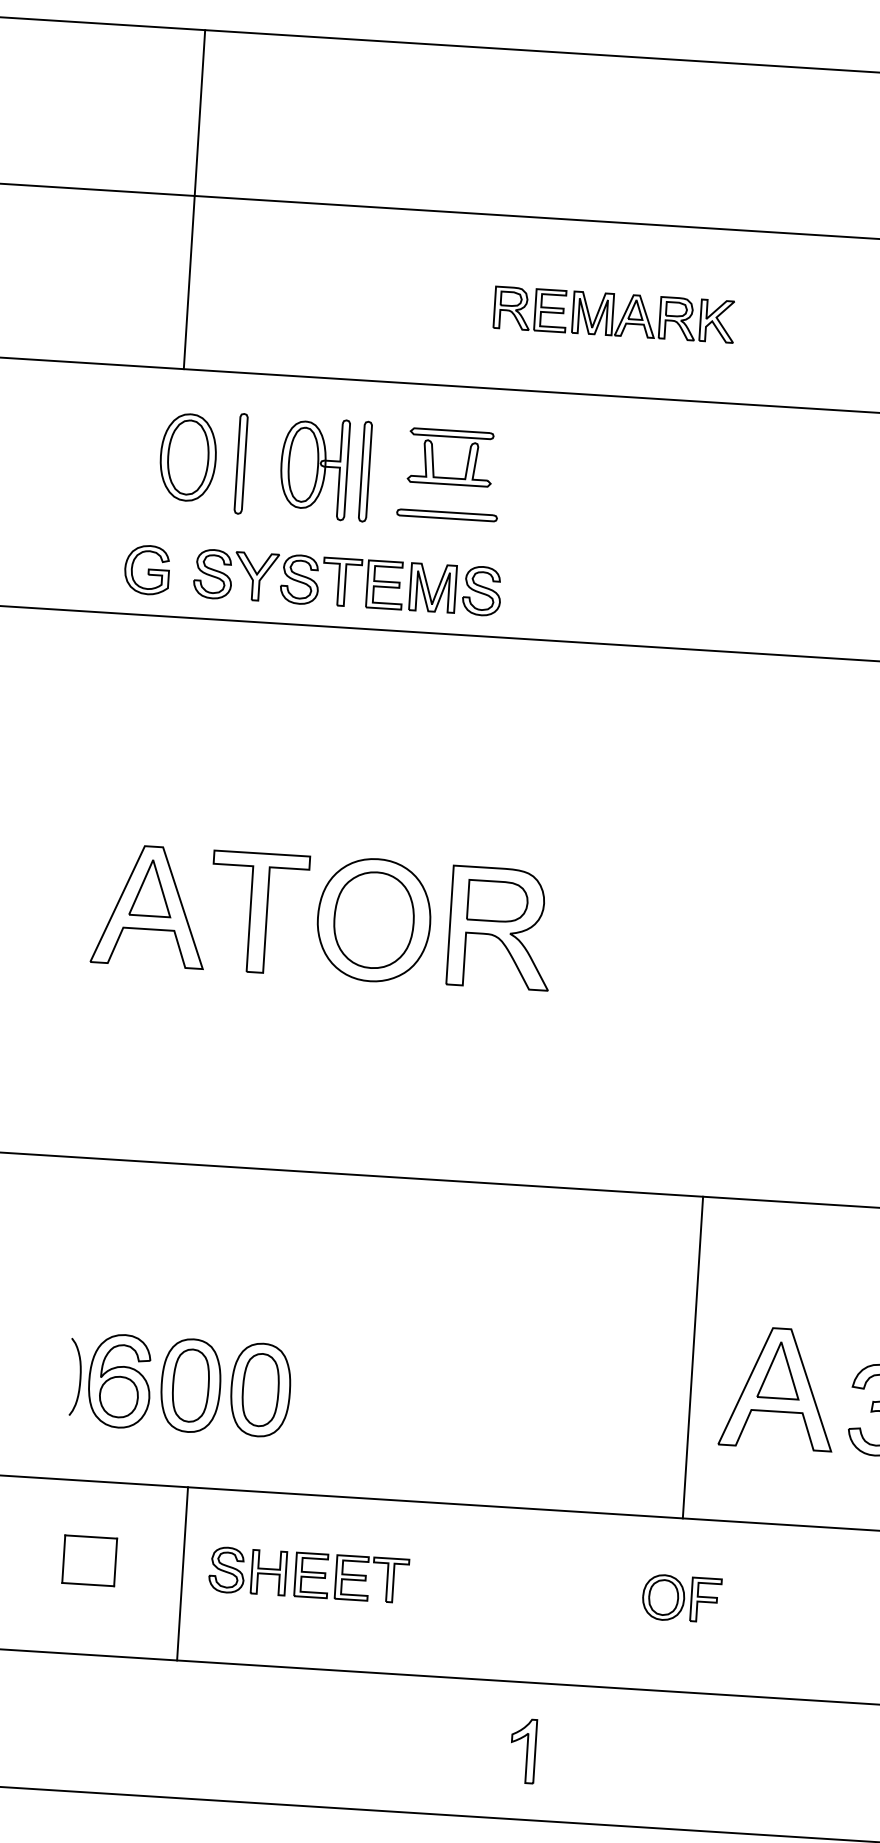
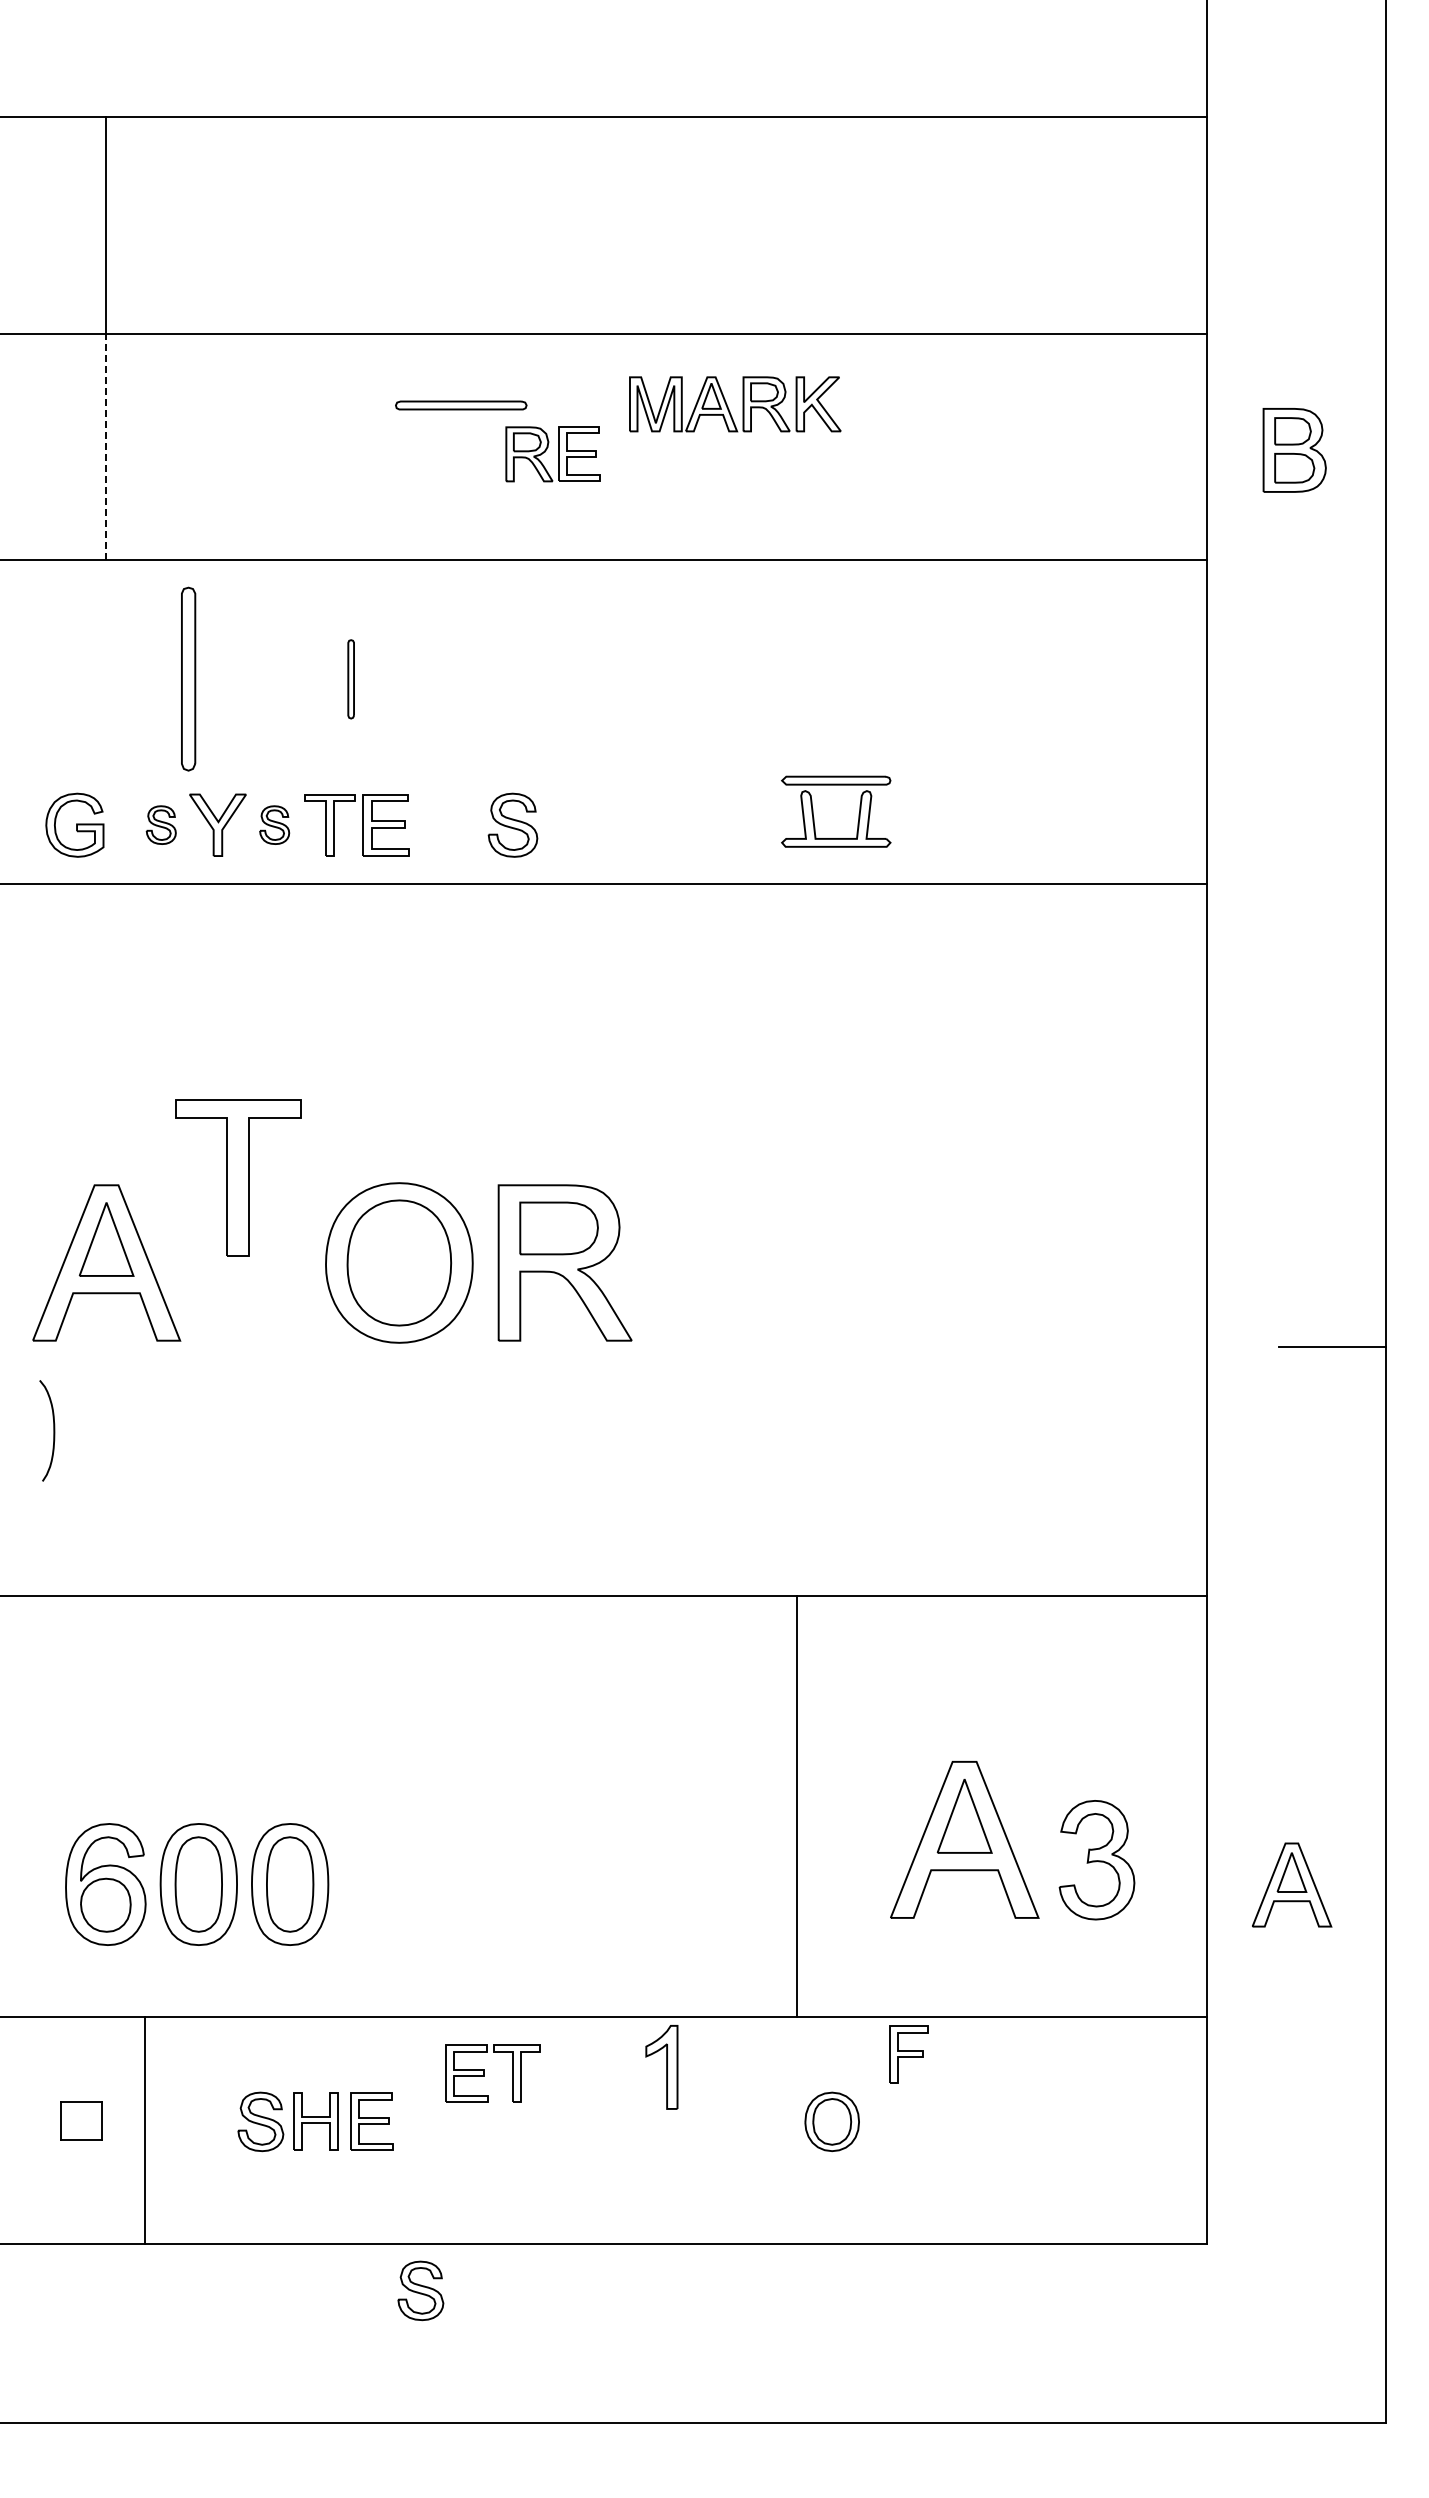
line: (189, 282) -> (106, 446), solid -> dashed
part: (659, 317) -> (742, 404), moved
part: (188, 456) -> (119, 674), removed
part: (467, 459) -> (858, 813), moved
part: (240, 464) -> (188, 679), size x1.4
part: (314, 468) -> (284, 679), removed
part: (364, 471) -> (350, 679), size x0.6
part: (447, 515) -> (461, 405), moved
part: (213, 573) -> (161, 824), size x0.6
part: (299, 579) -> (274, 824), size x0.6
part: (432, 587) -> (448, 824), removed
part: (258, 912) -> (238, 1177), moved
line: (692, 1357) -> (796, 1806), moved
curve: (79, 1377) -> (53, 1430), moved
part: (89, 1560) -> (80, 2120), size x0.6
line: (182, 1573) -> (145, 2130), moved
part: (365, 1578) -> (484, 2073), moved
part: (705, 1599) -> (908, 2054), moved
part: (340, 1706) -> (420, 2290), added
part: (523, 1751) -> (661, 2067), moved

